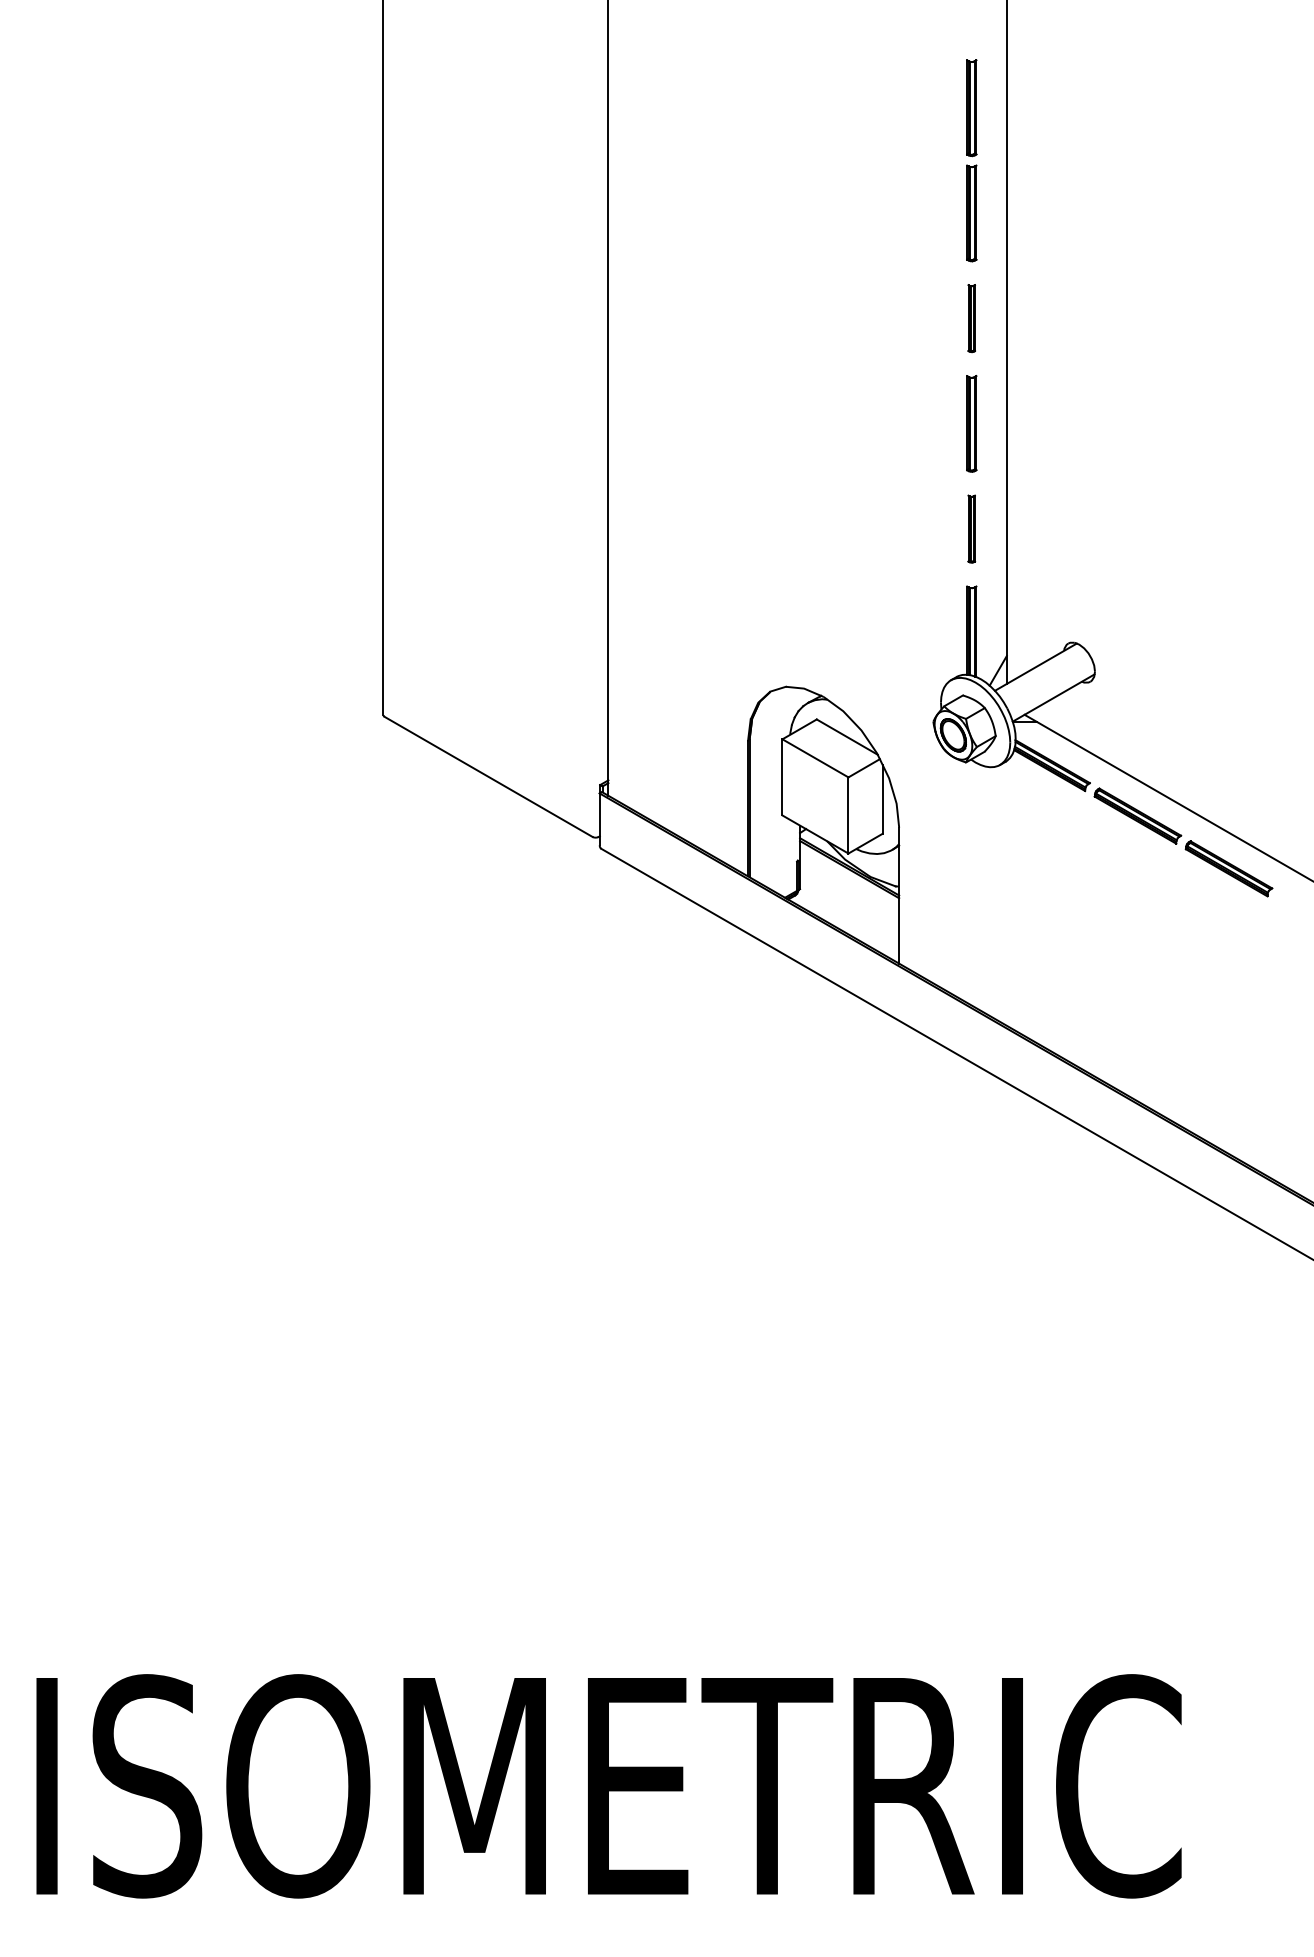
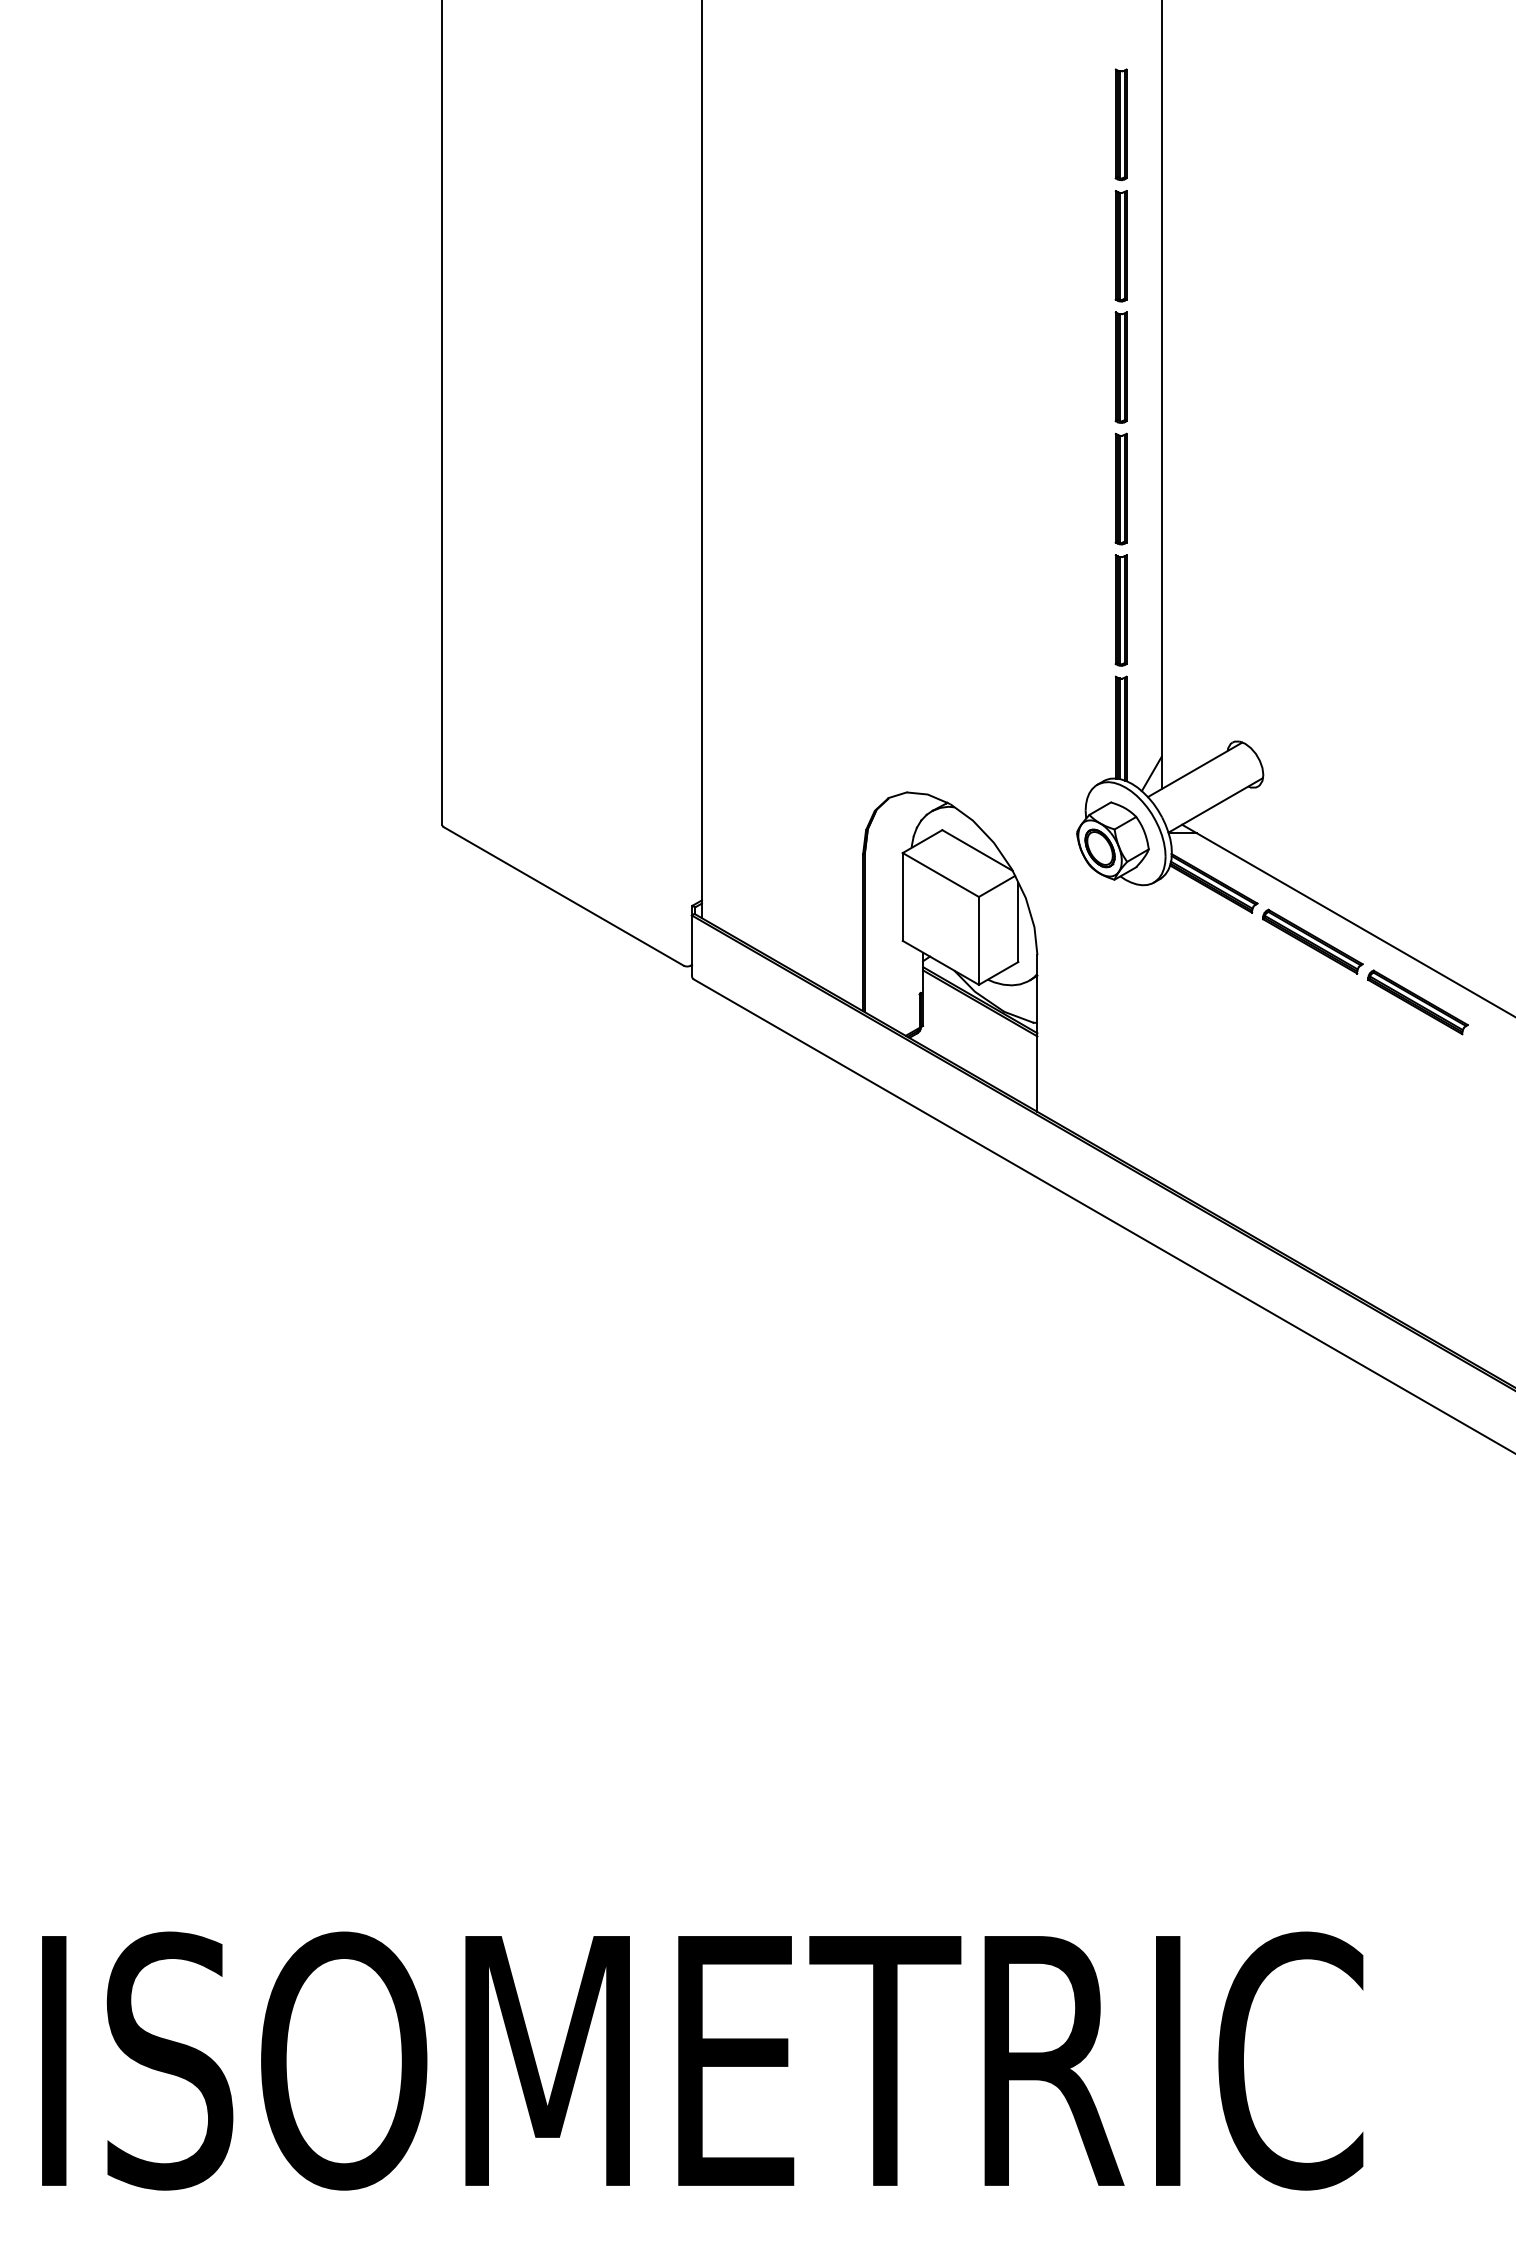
part: (971, 318) -> (1120, 367), size x1.43
part: (971, 529) -> (1120, 610), size x1.43

